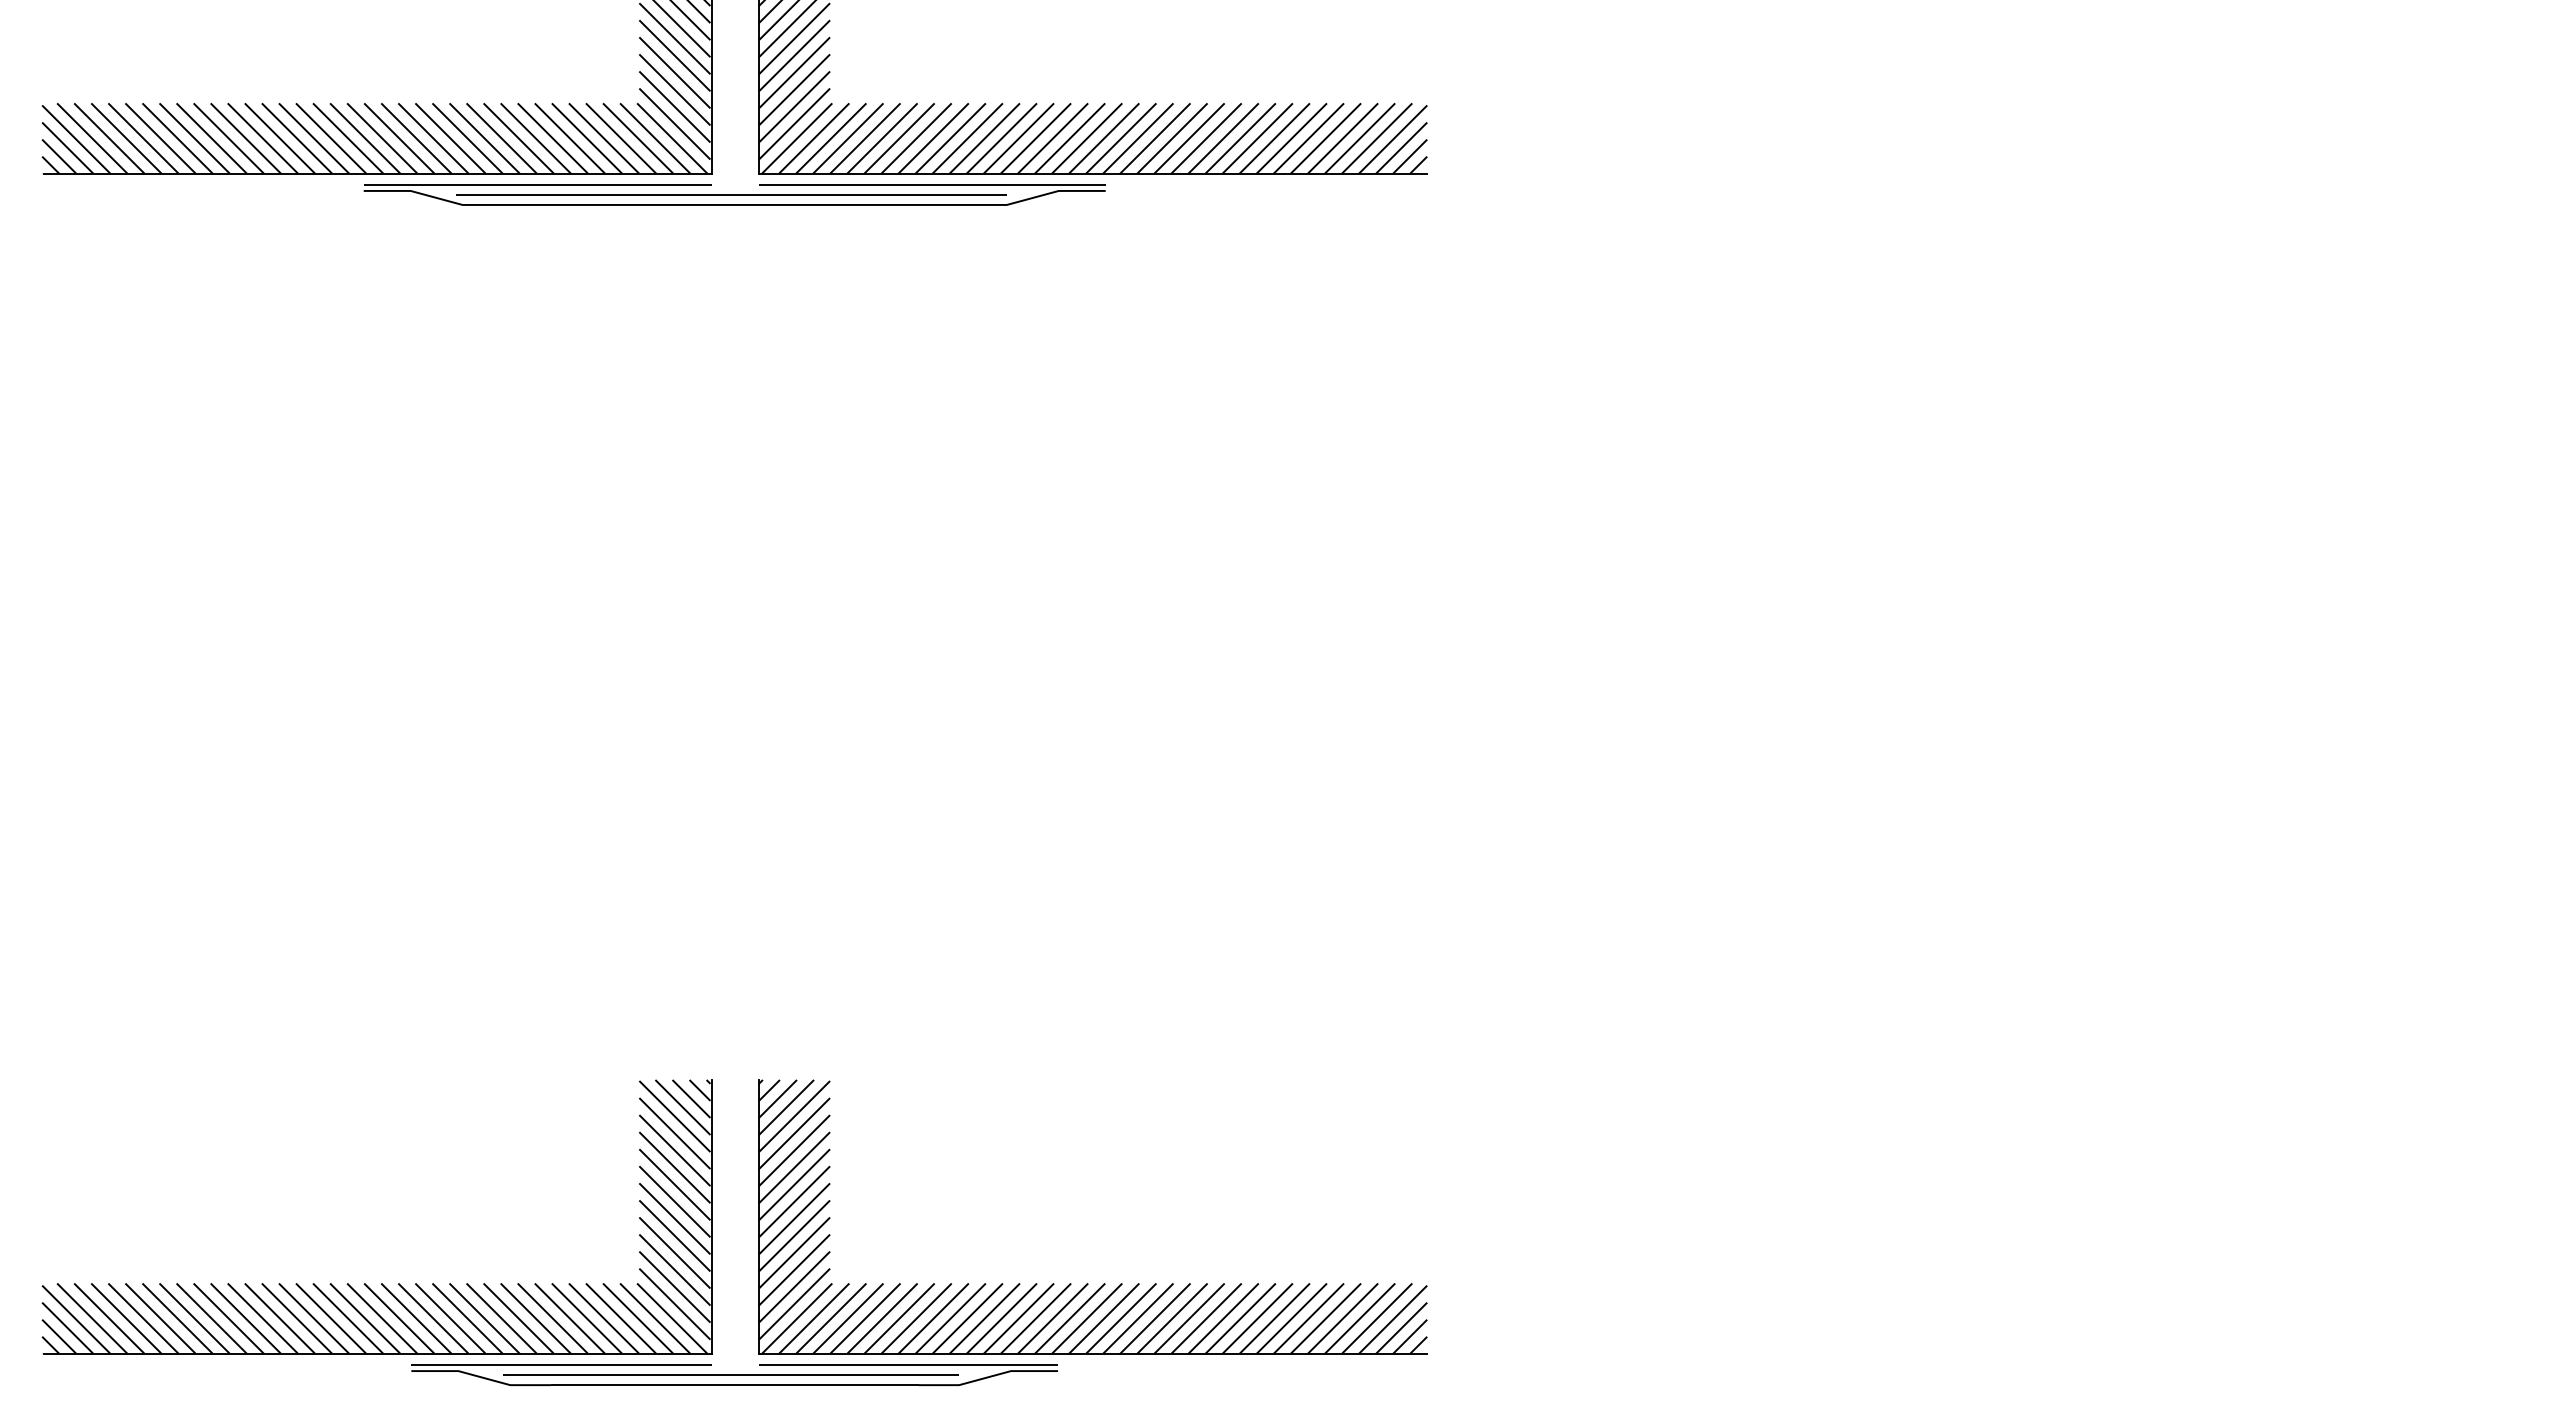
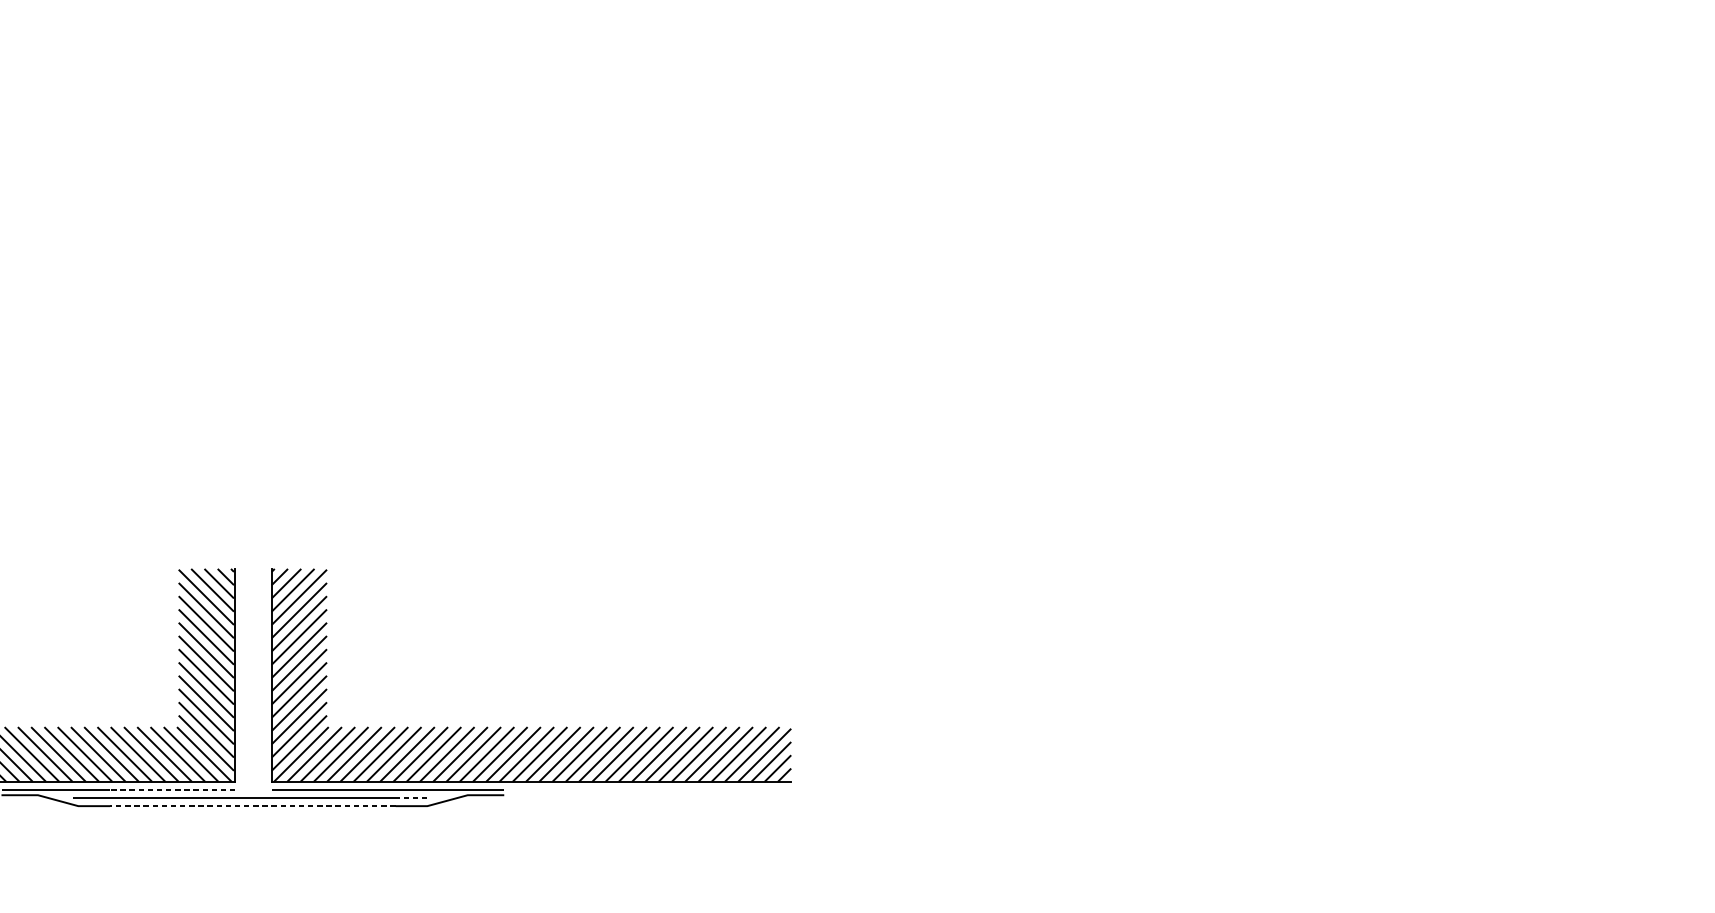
line: (631, 1364) -> (172, 790), solid -> dashed
line: (938, 1374) -> (411, 797), solid -> dashed
line: (734, 1385) -> (252, 806), solid -> dashed

